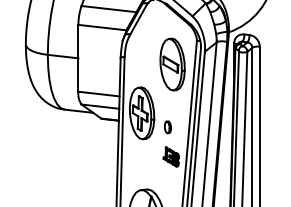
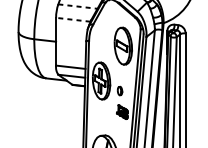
line: (109, 9) -> (78, 6), solid -> dashed
line: (102, 27) -> (73, 19), solid -> dashed

